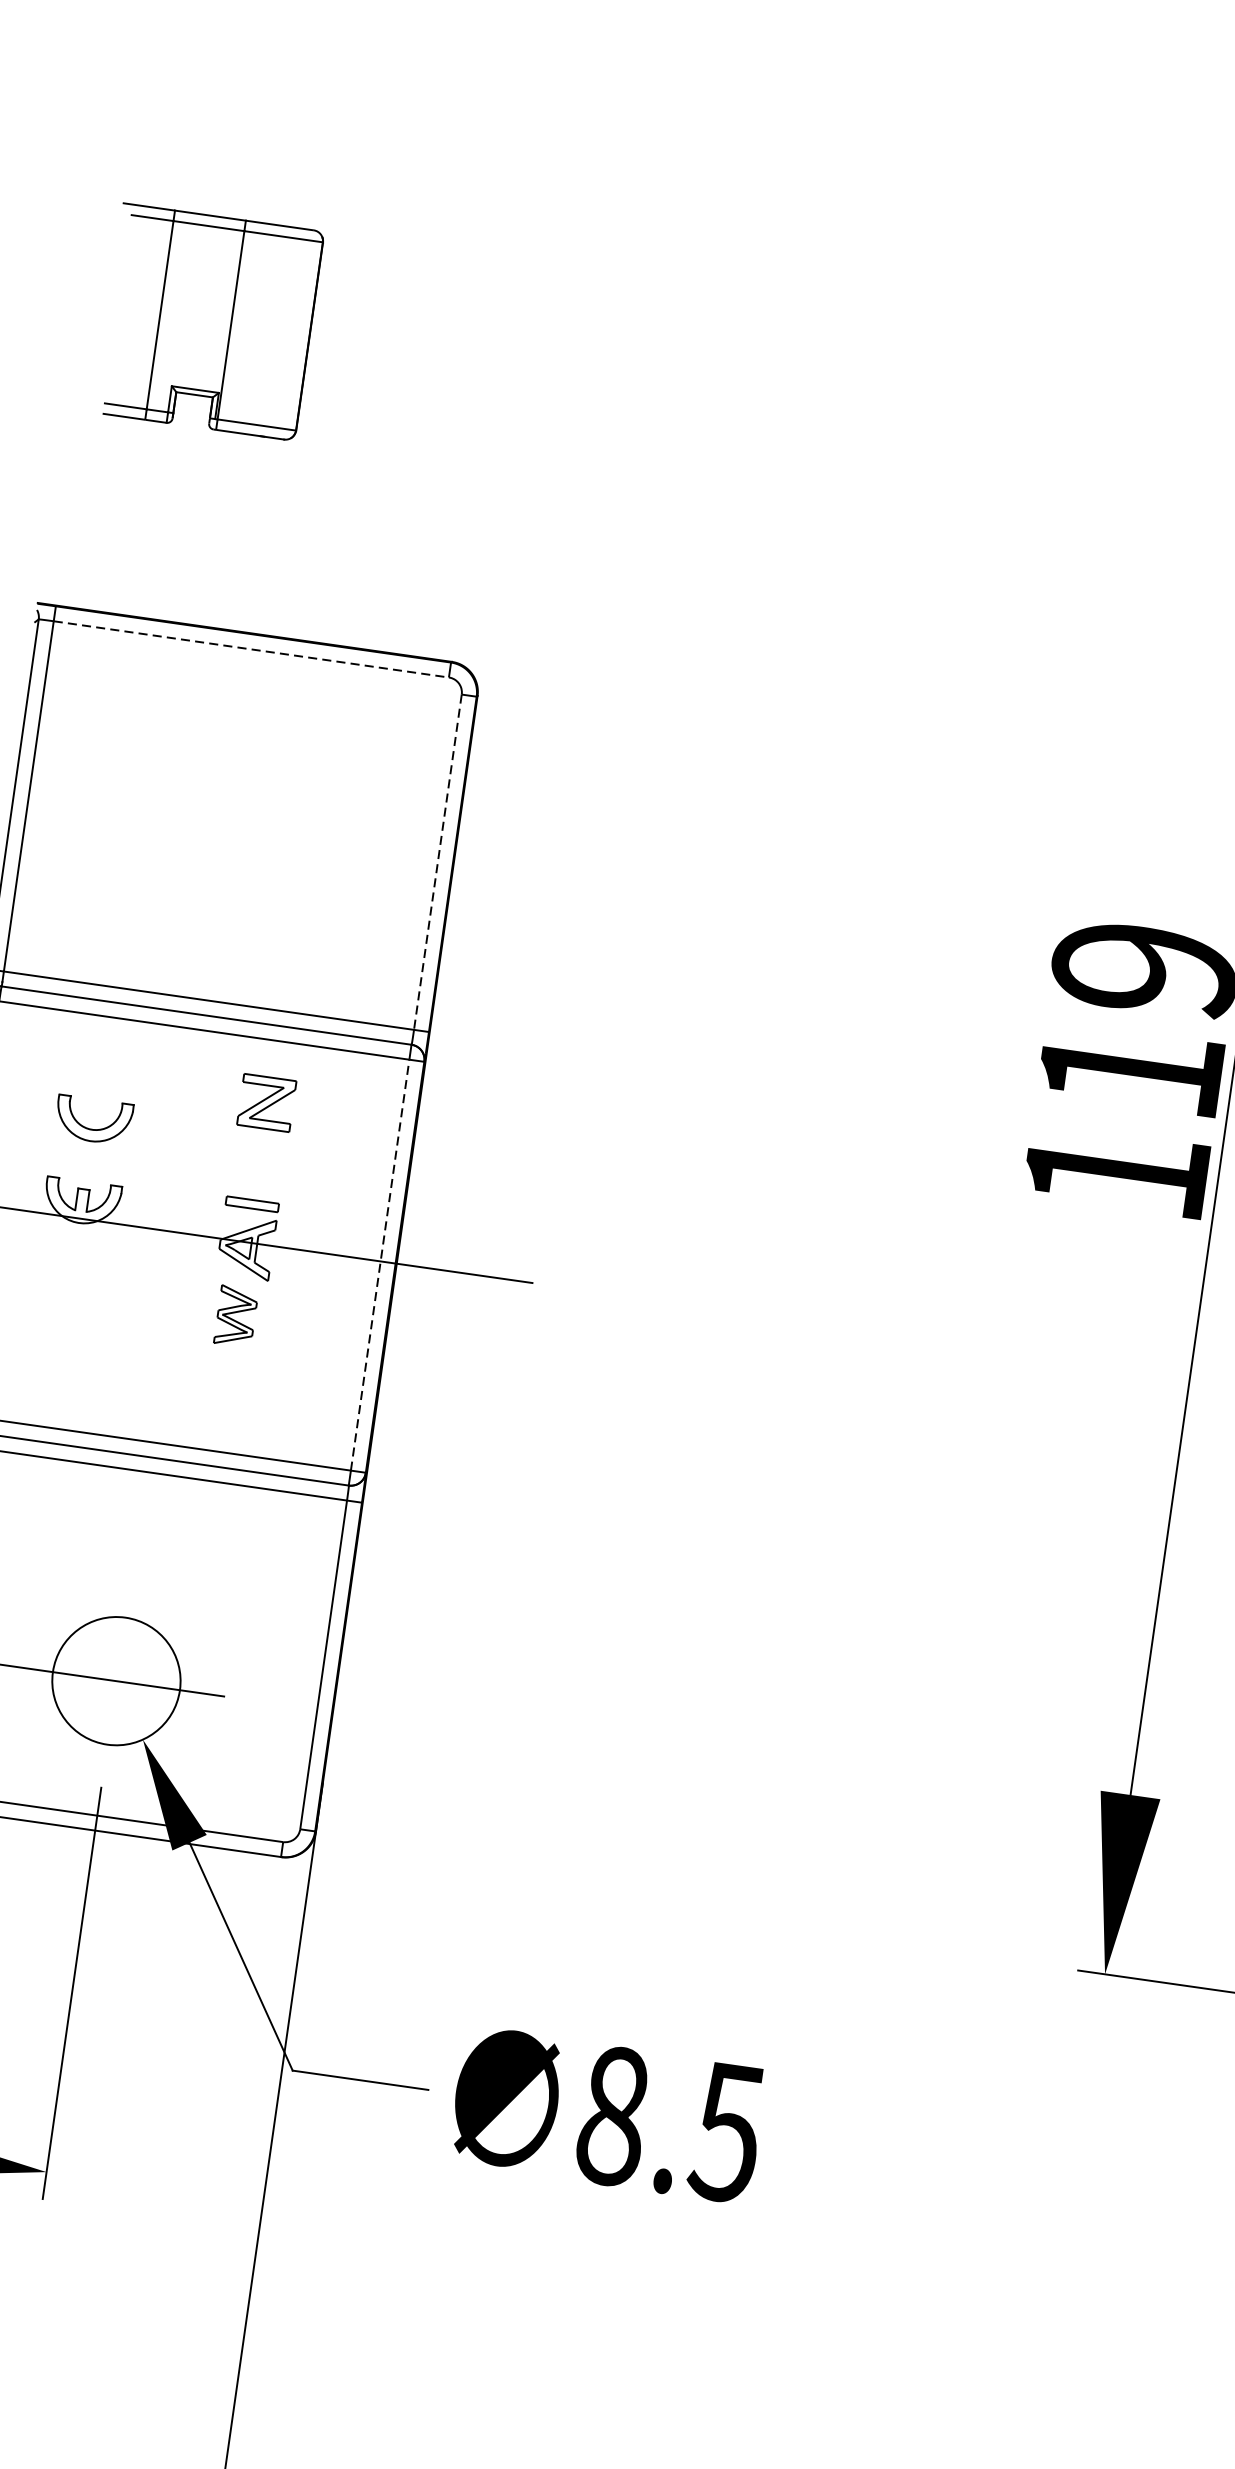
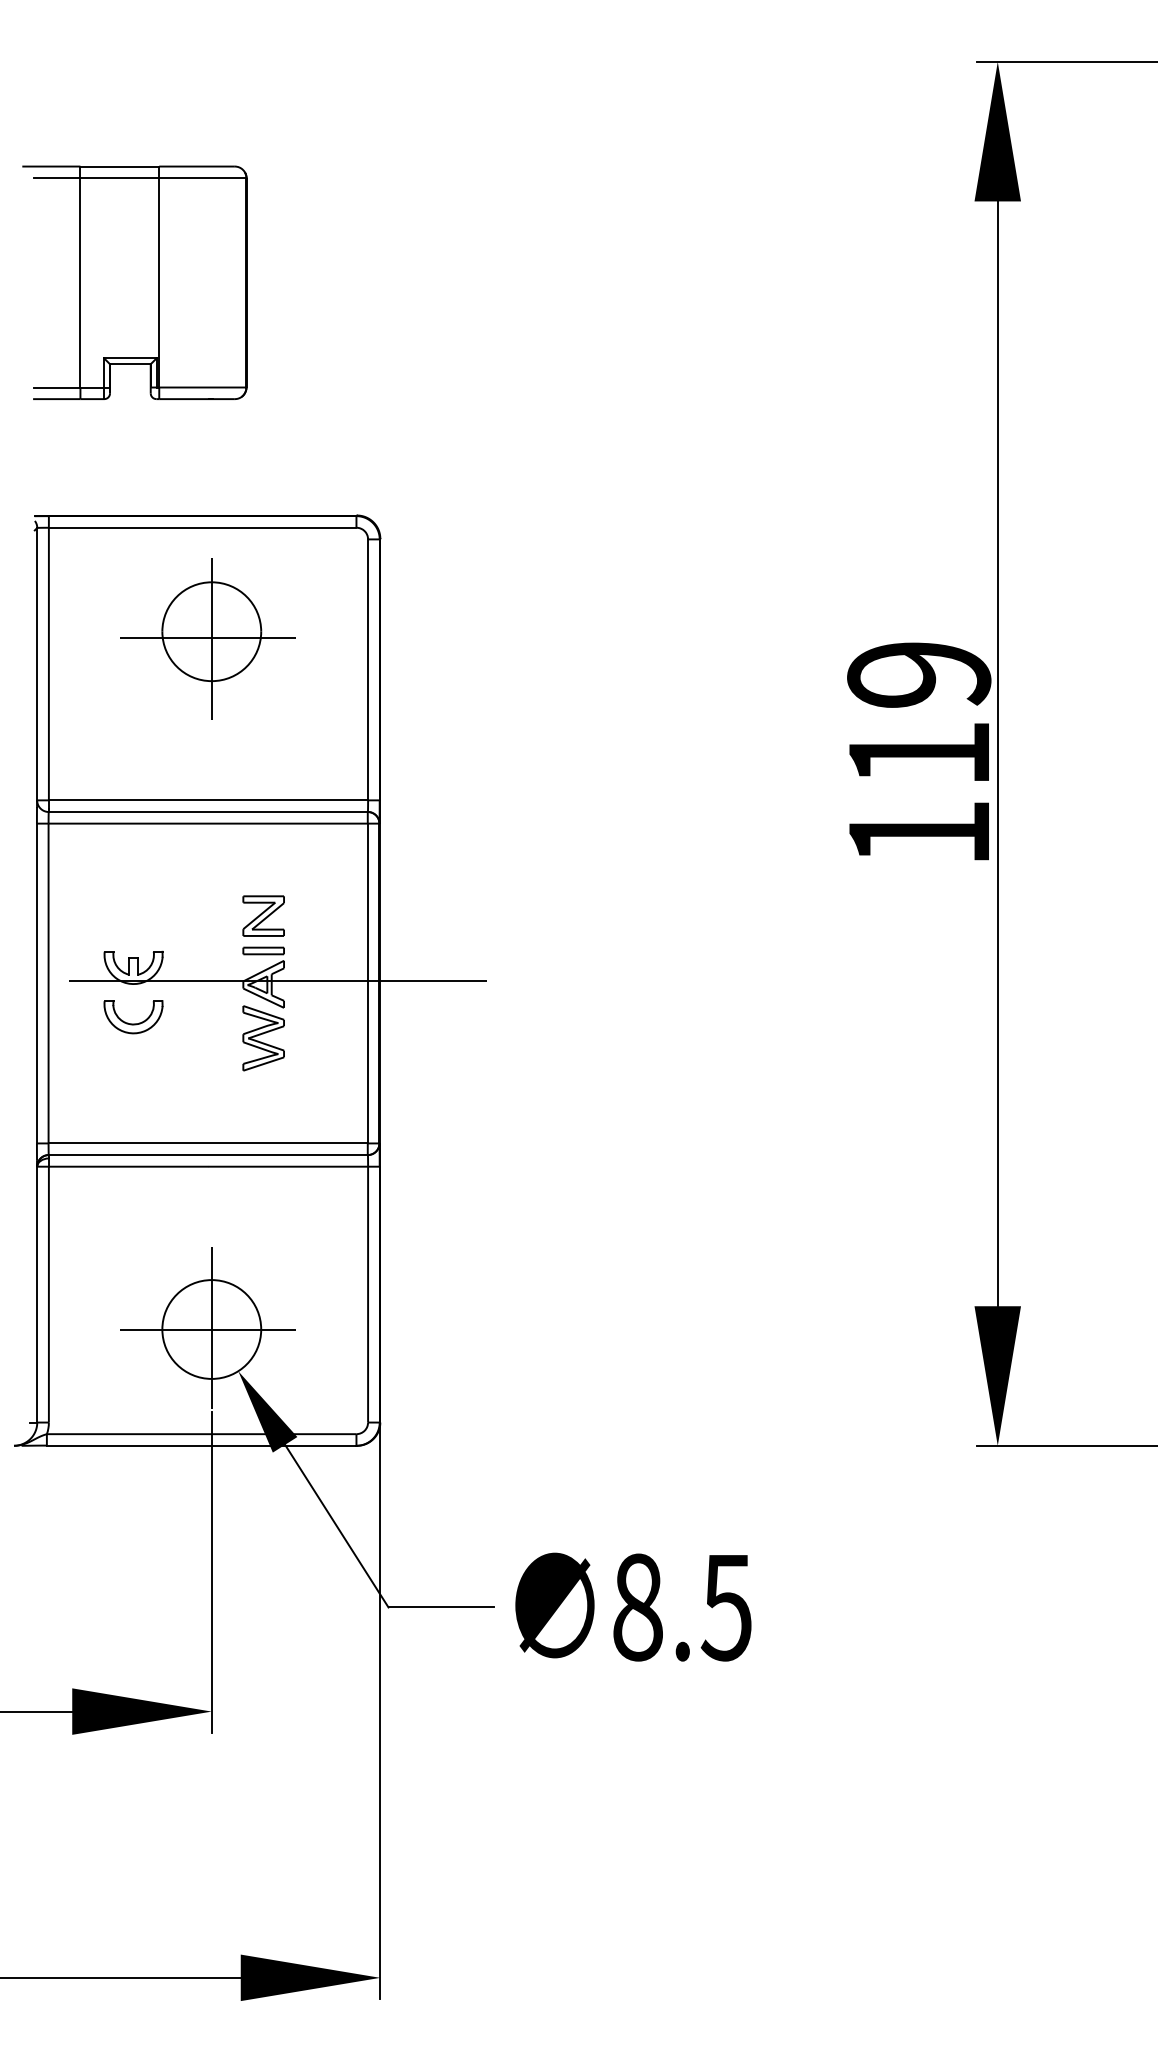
part: (208, 321) -> (134, 282), size x1.43
line: (251, 649) -> (202, 527), dashed -> solid
part: (237, 792) -> (207, 638), added
line: (438, 863) -> (368, 670), dashed -> solid
part: (266, 1102) -> (263, 915), moved
part: (93, 1120) -> (133, 1017), moved
line: (379, 1265) -> (367, 983), dashed -> solid
part: (236, 1316) -> (263, 1038), size x1.43
line: (116, 1678) -> (211, 1327), added

